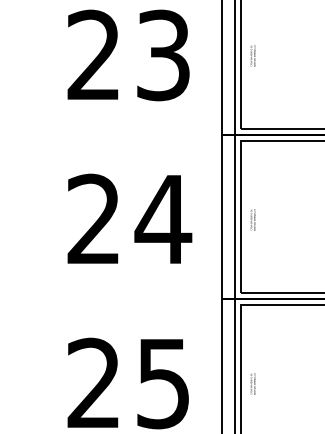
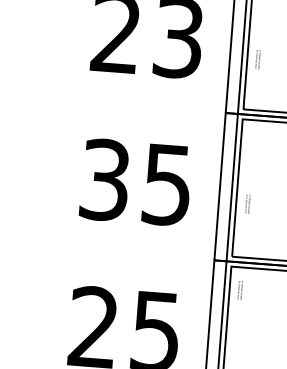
text: (252, 55) -> (257, 59), moved
text: (129, 219) -> (136, 182), 24 -> 35
text: (252, 219) -> (247, 203), moved
text: (252, 383) -> (239, 289), moved

